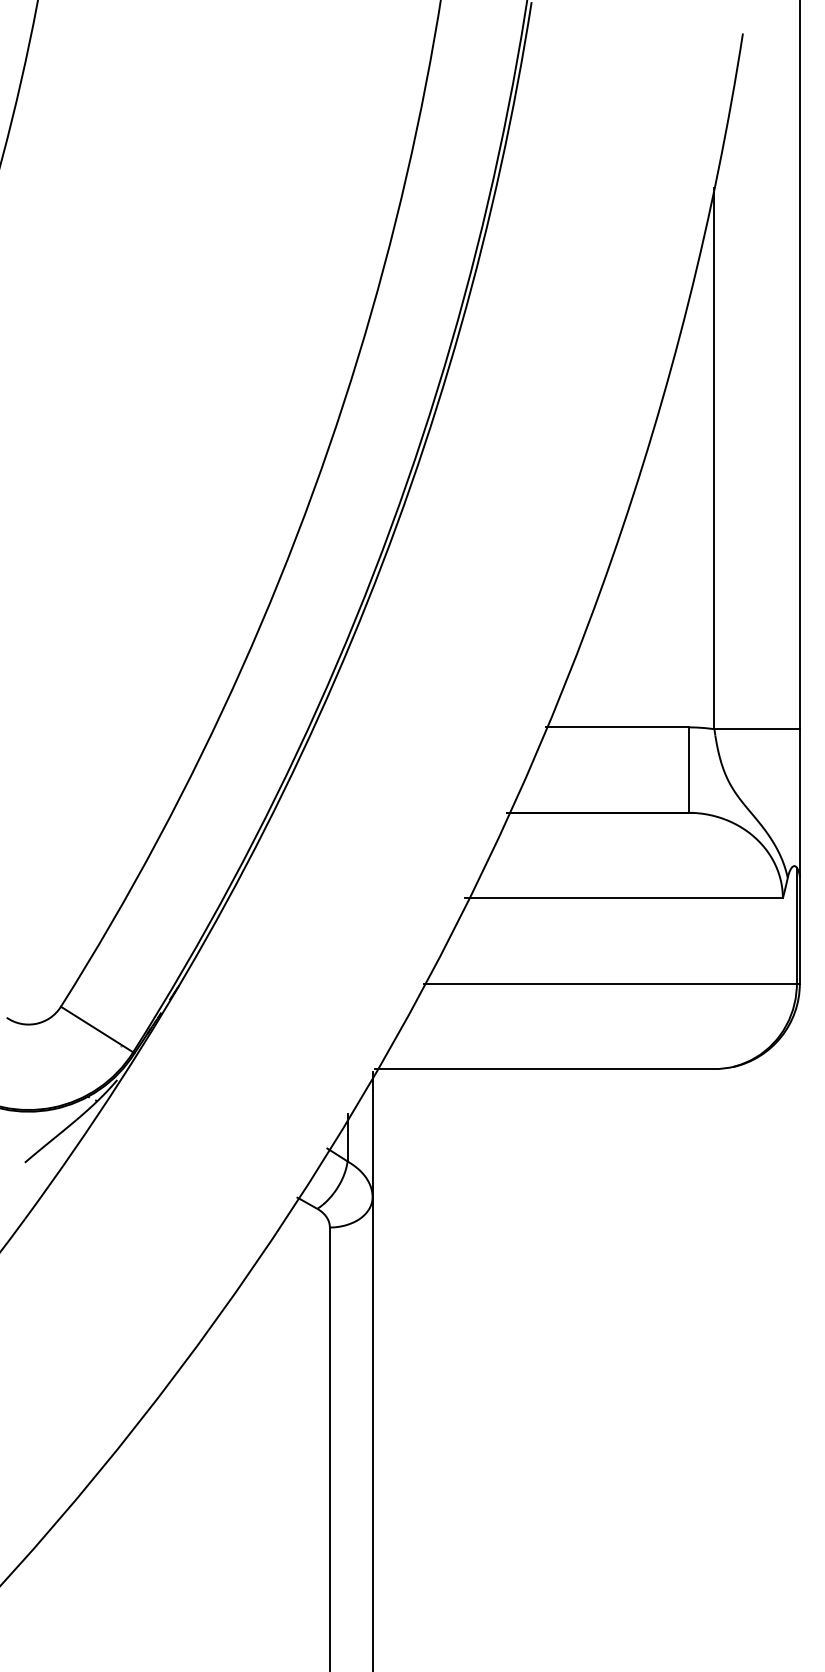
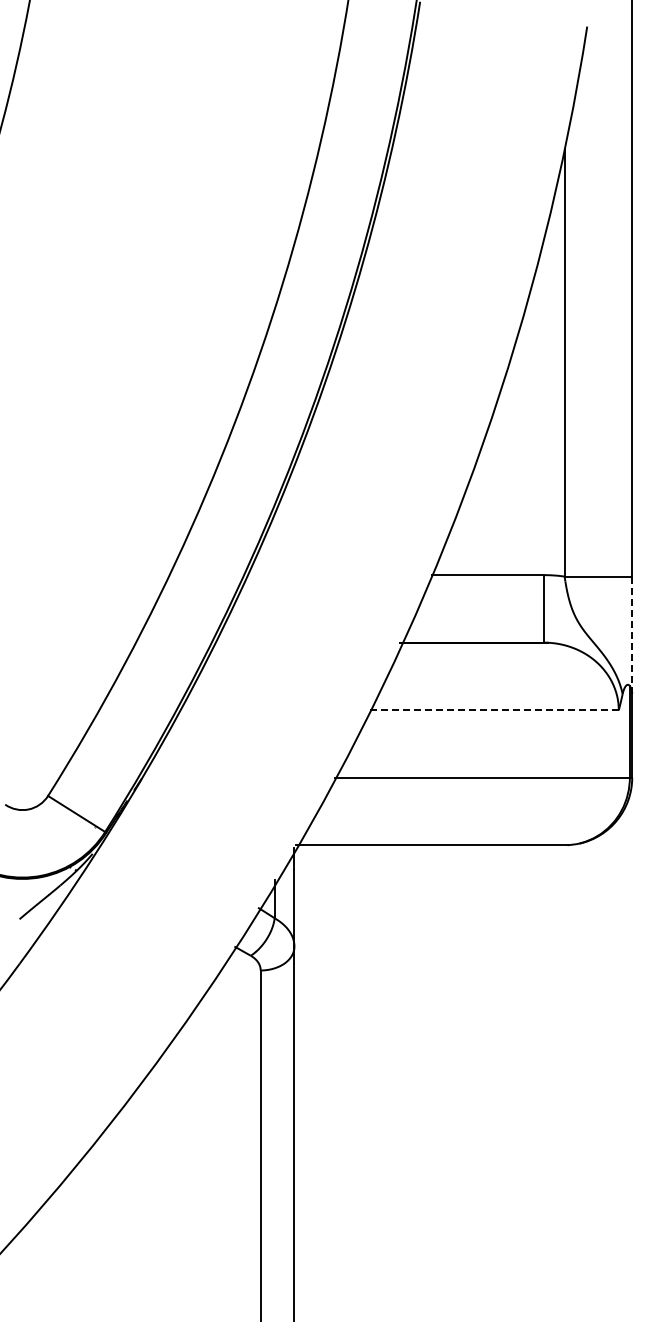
line: (800, 803) -> (632, 635), solid -> dashed
line: (623, 898) -> (492, 710), solid -> dashed

